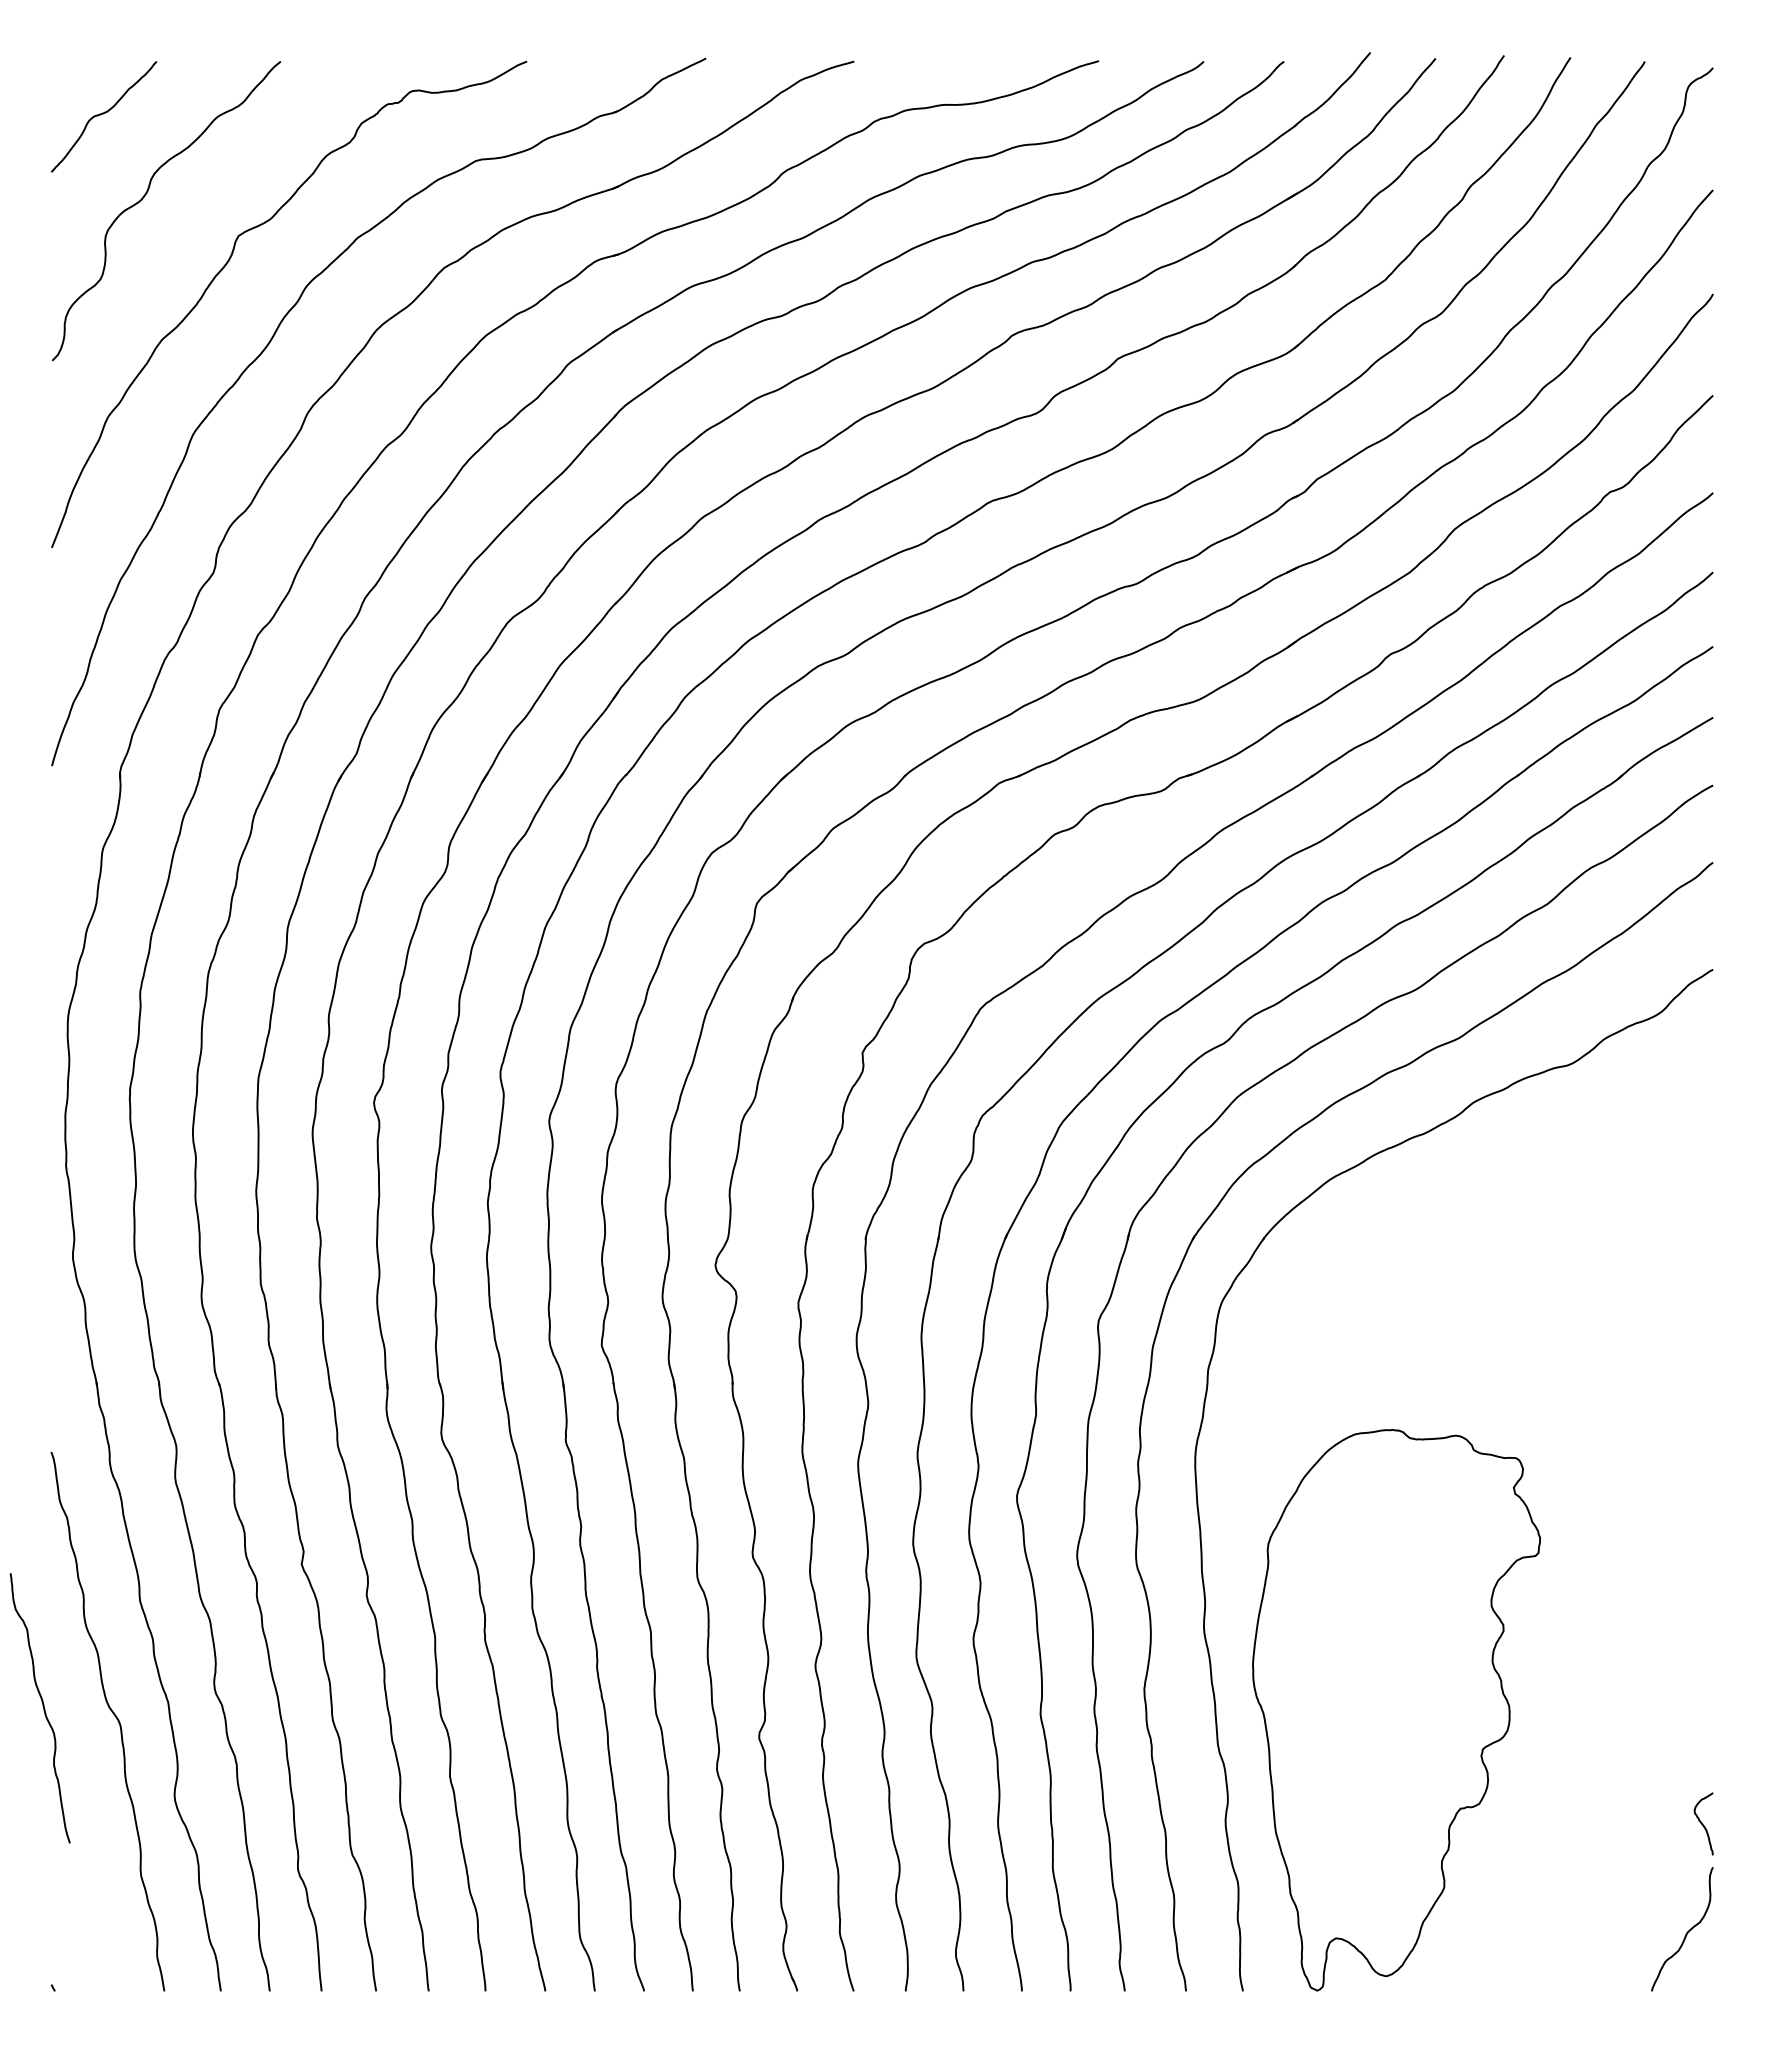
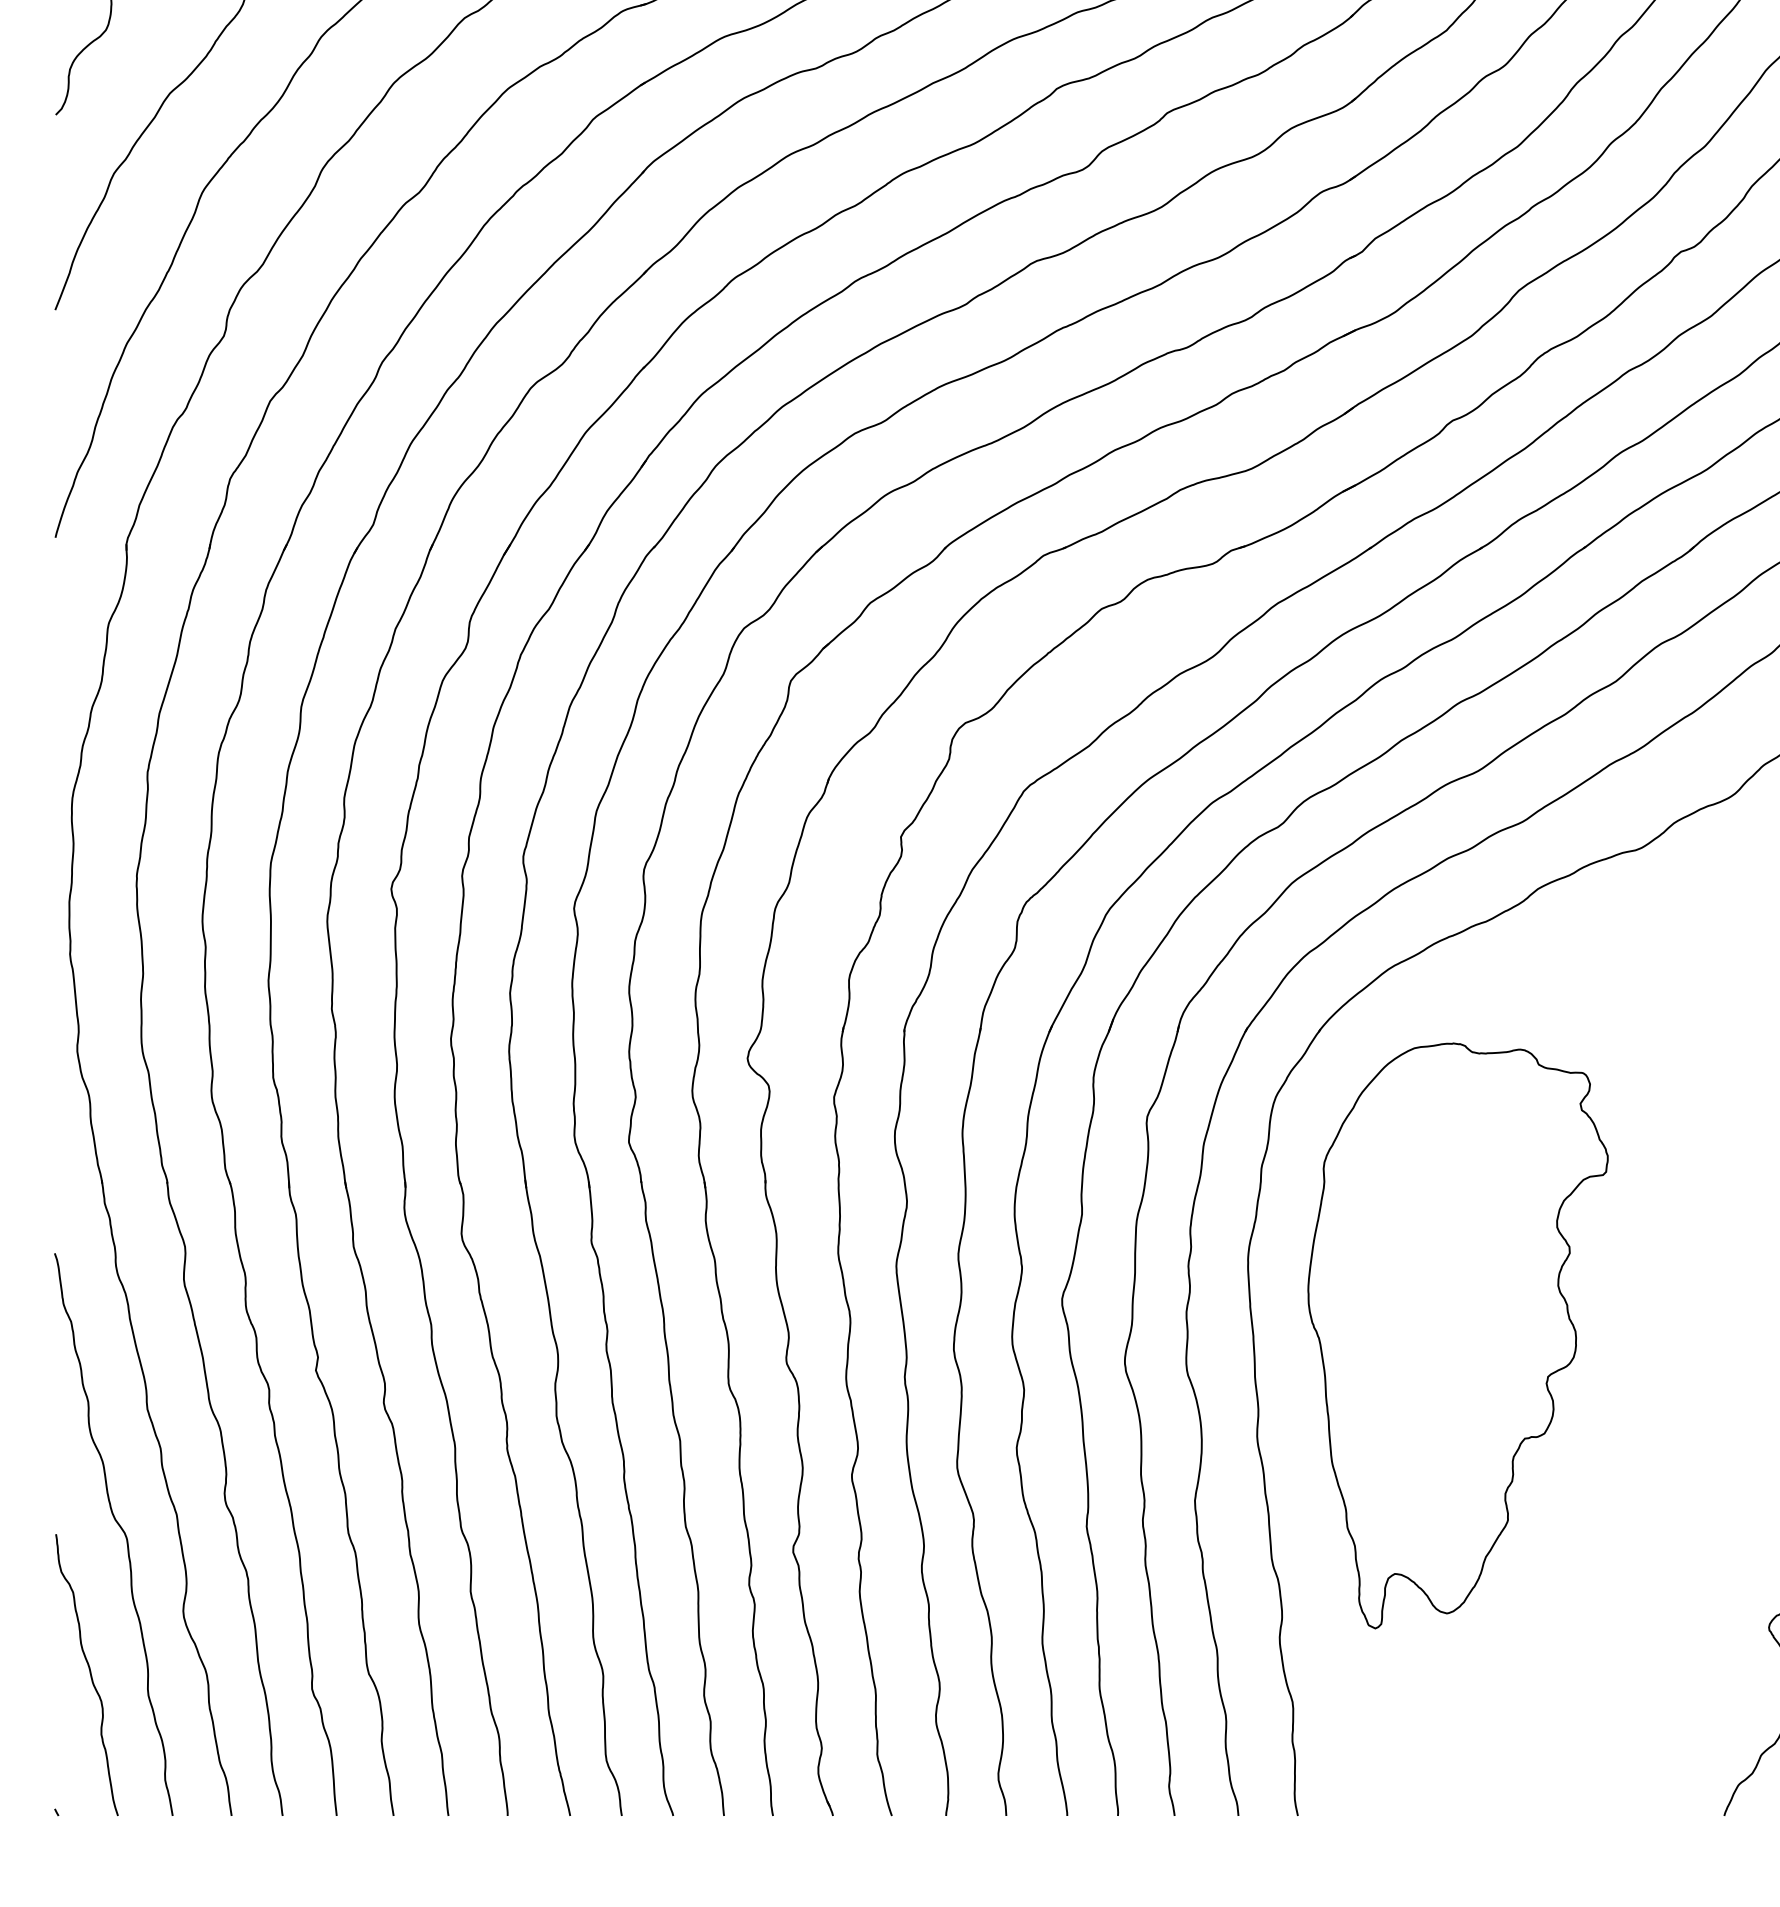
curve: (42, 1706) -> (89, 1673), moved
part: (1396, 1710) -> (1458, 1336), moved

